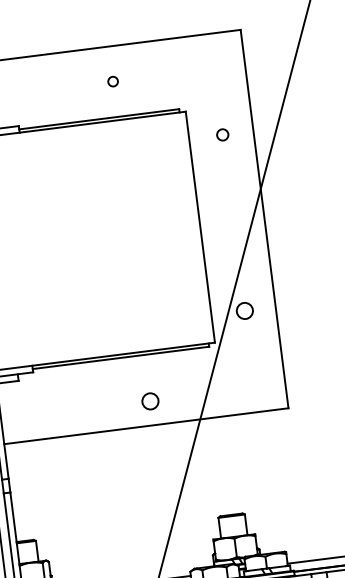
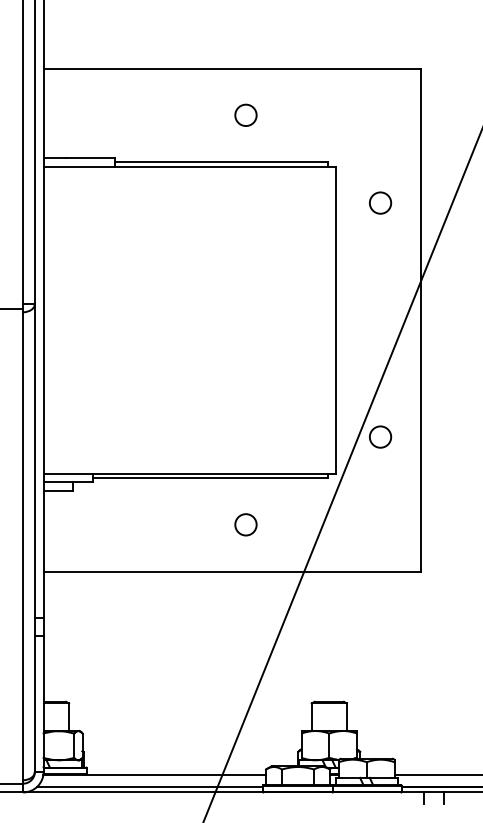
circle: (112, 81) -> (245, 114), size x1.67
circle: (222, 134) -> (380, 202), size x1.43
circle: (150, 401) -> (245, 524), moved

